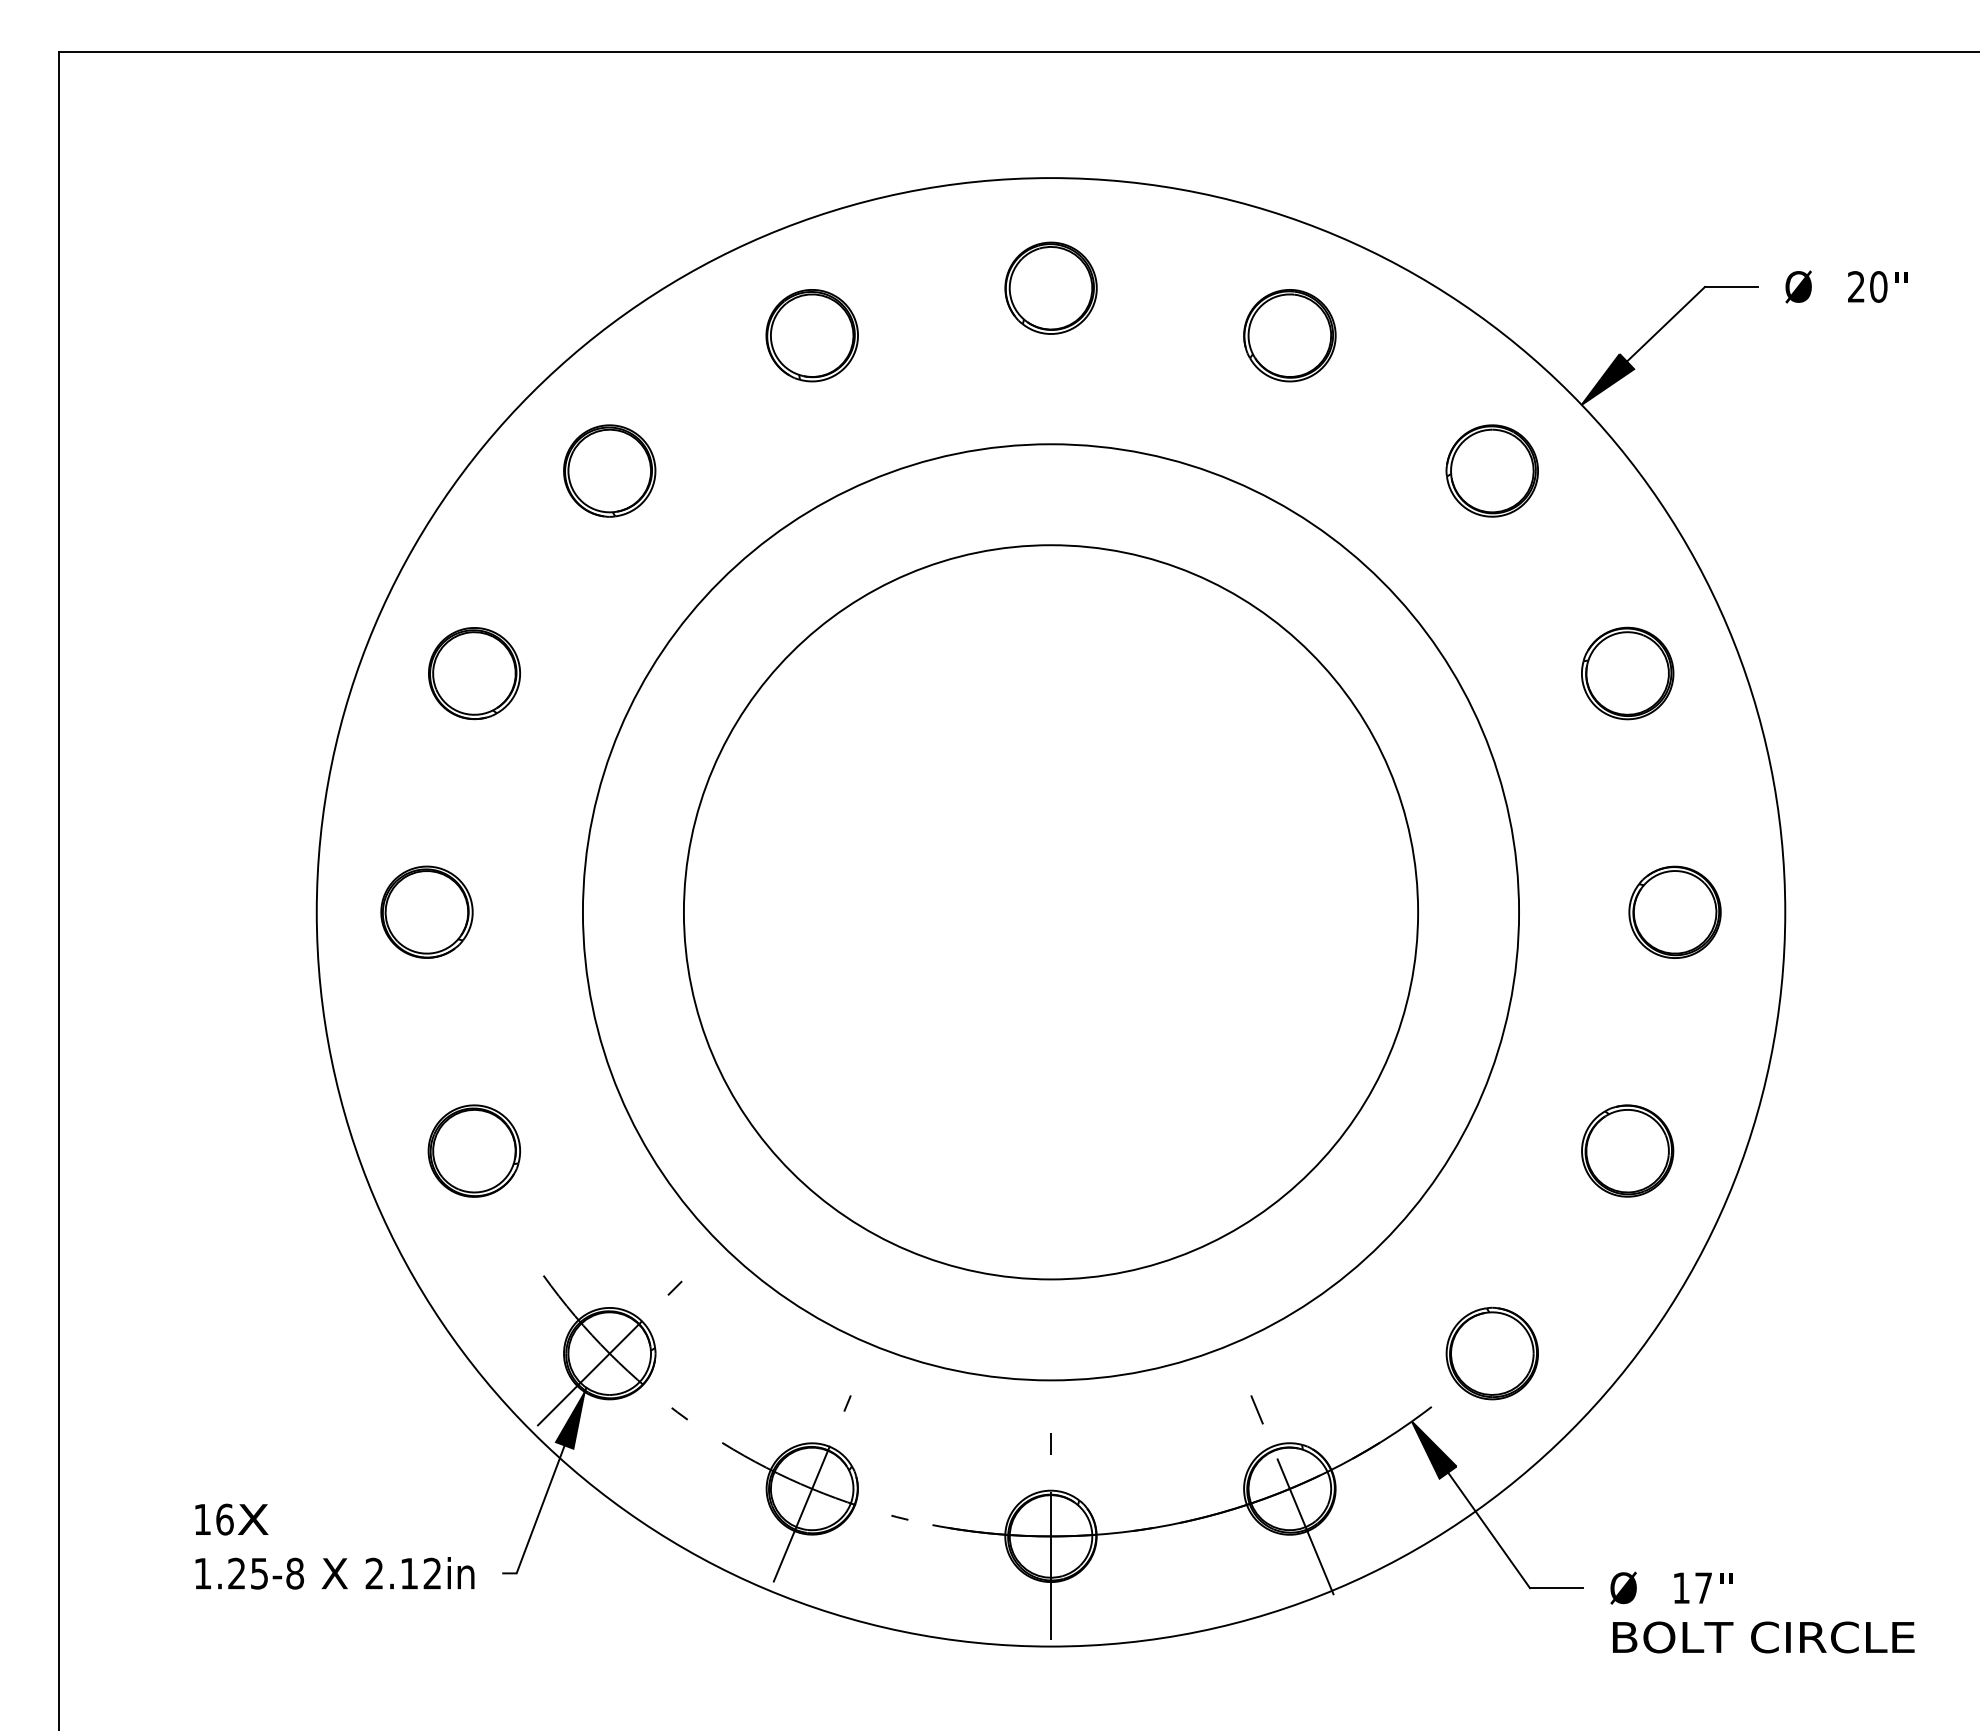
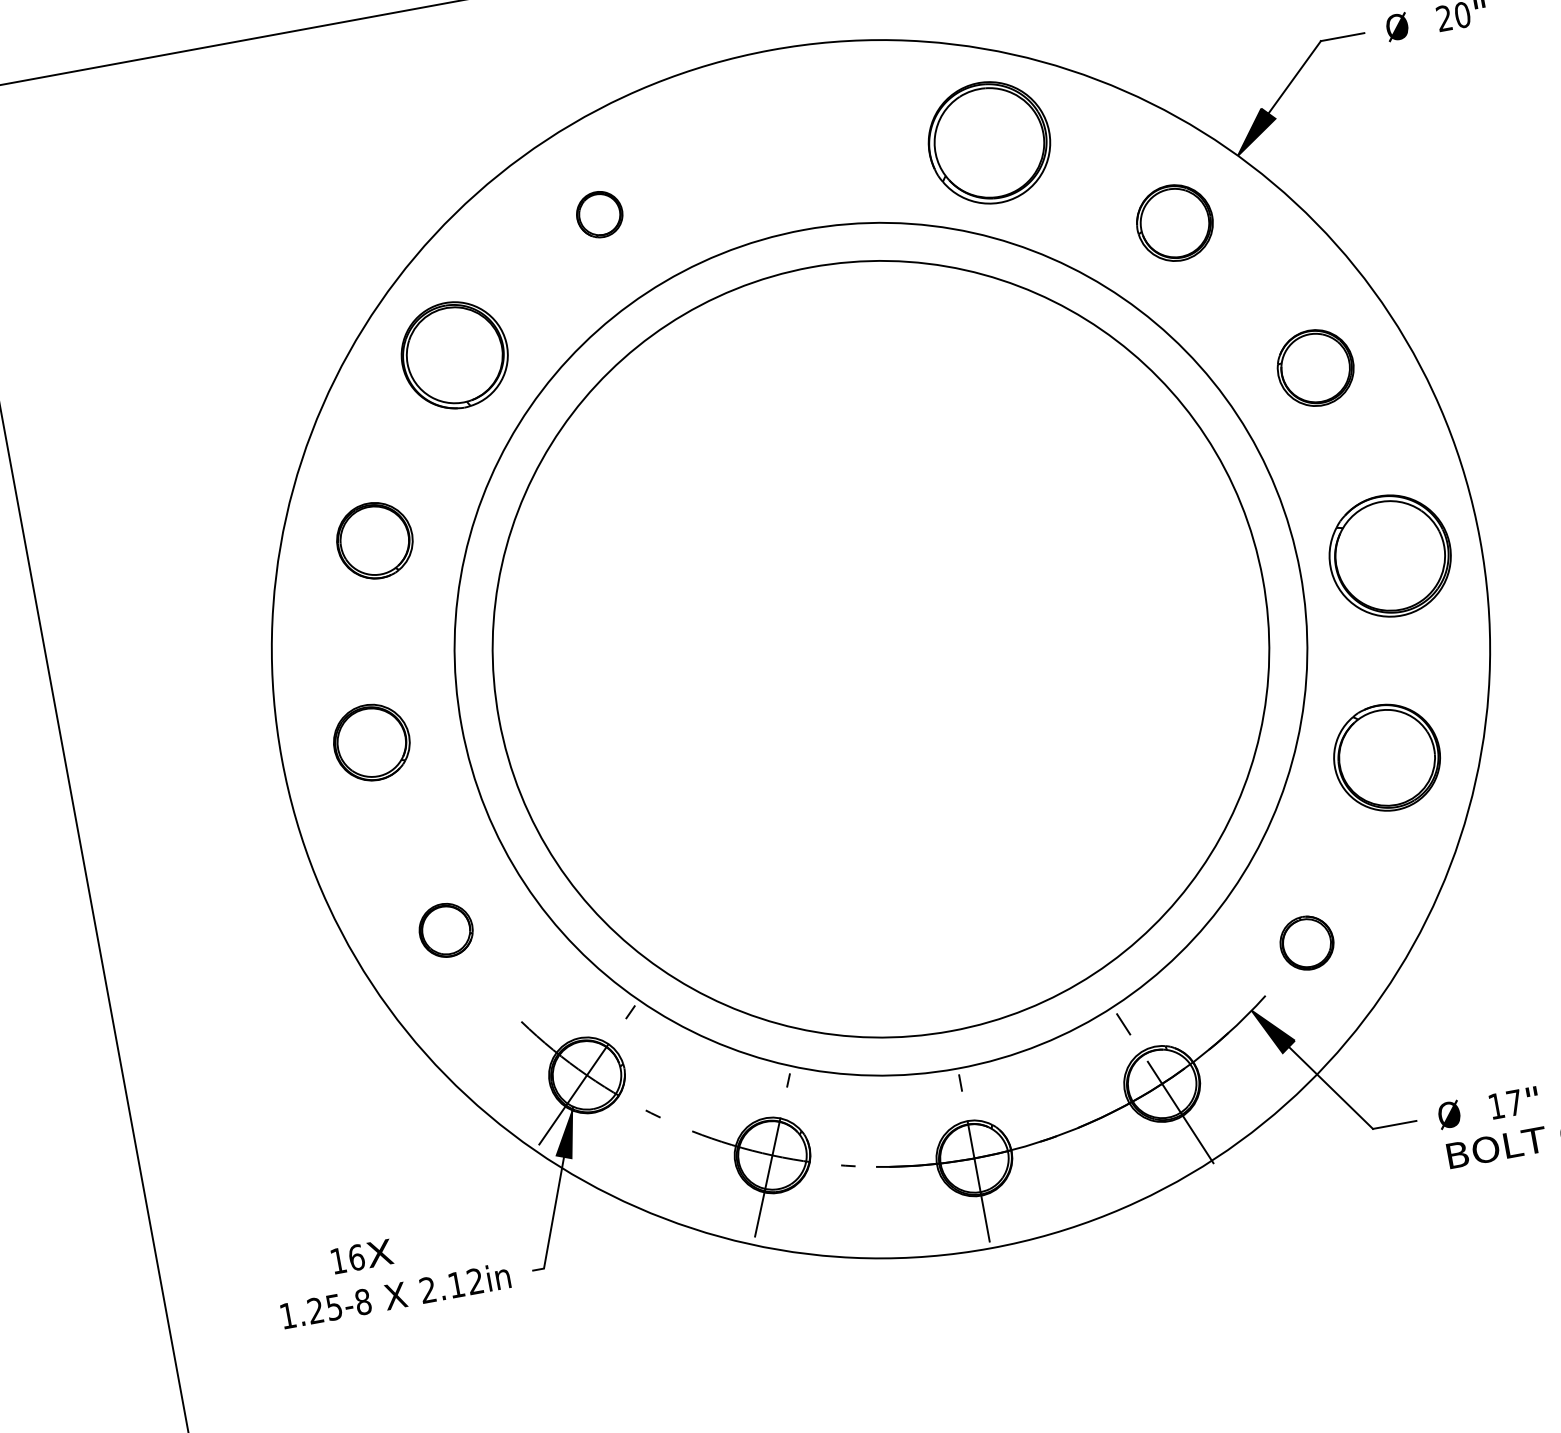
part: (1050, 287) -> (787, 139), removed
part: (811, 335) -> (599, 214), size x0.6
part: (1289, 335) -> (989, 142), size x1.6
part: (609, 470) -> (454, 354), size x1.4
part: (1674, 911) -> (1389, 555), size x1.6
circle: (1050, 912) -> (880, 649), size x1.4
part: (473, 1150) -> (445, 930), size x0.7
part: (1627, 1150) -> (1386, 757), size x1.4
part: (1491, 1353) -> (1306, 943), size x0.7
text: (231, 1519) -> (362, 1256), moved

